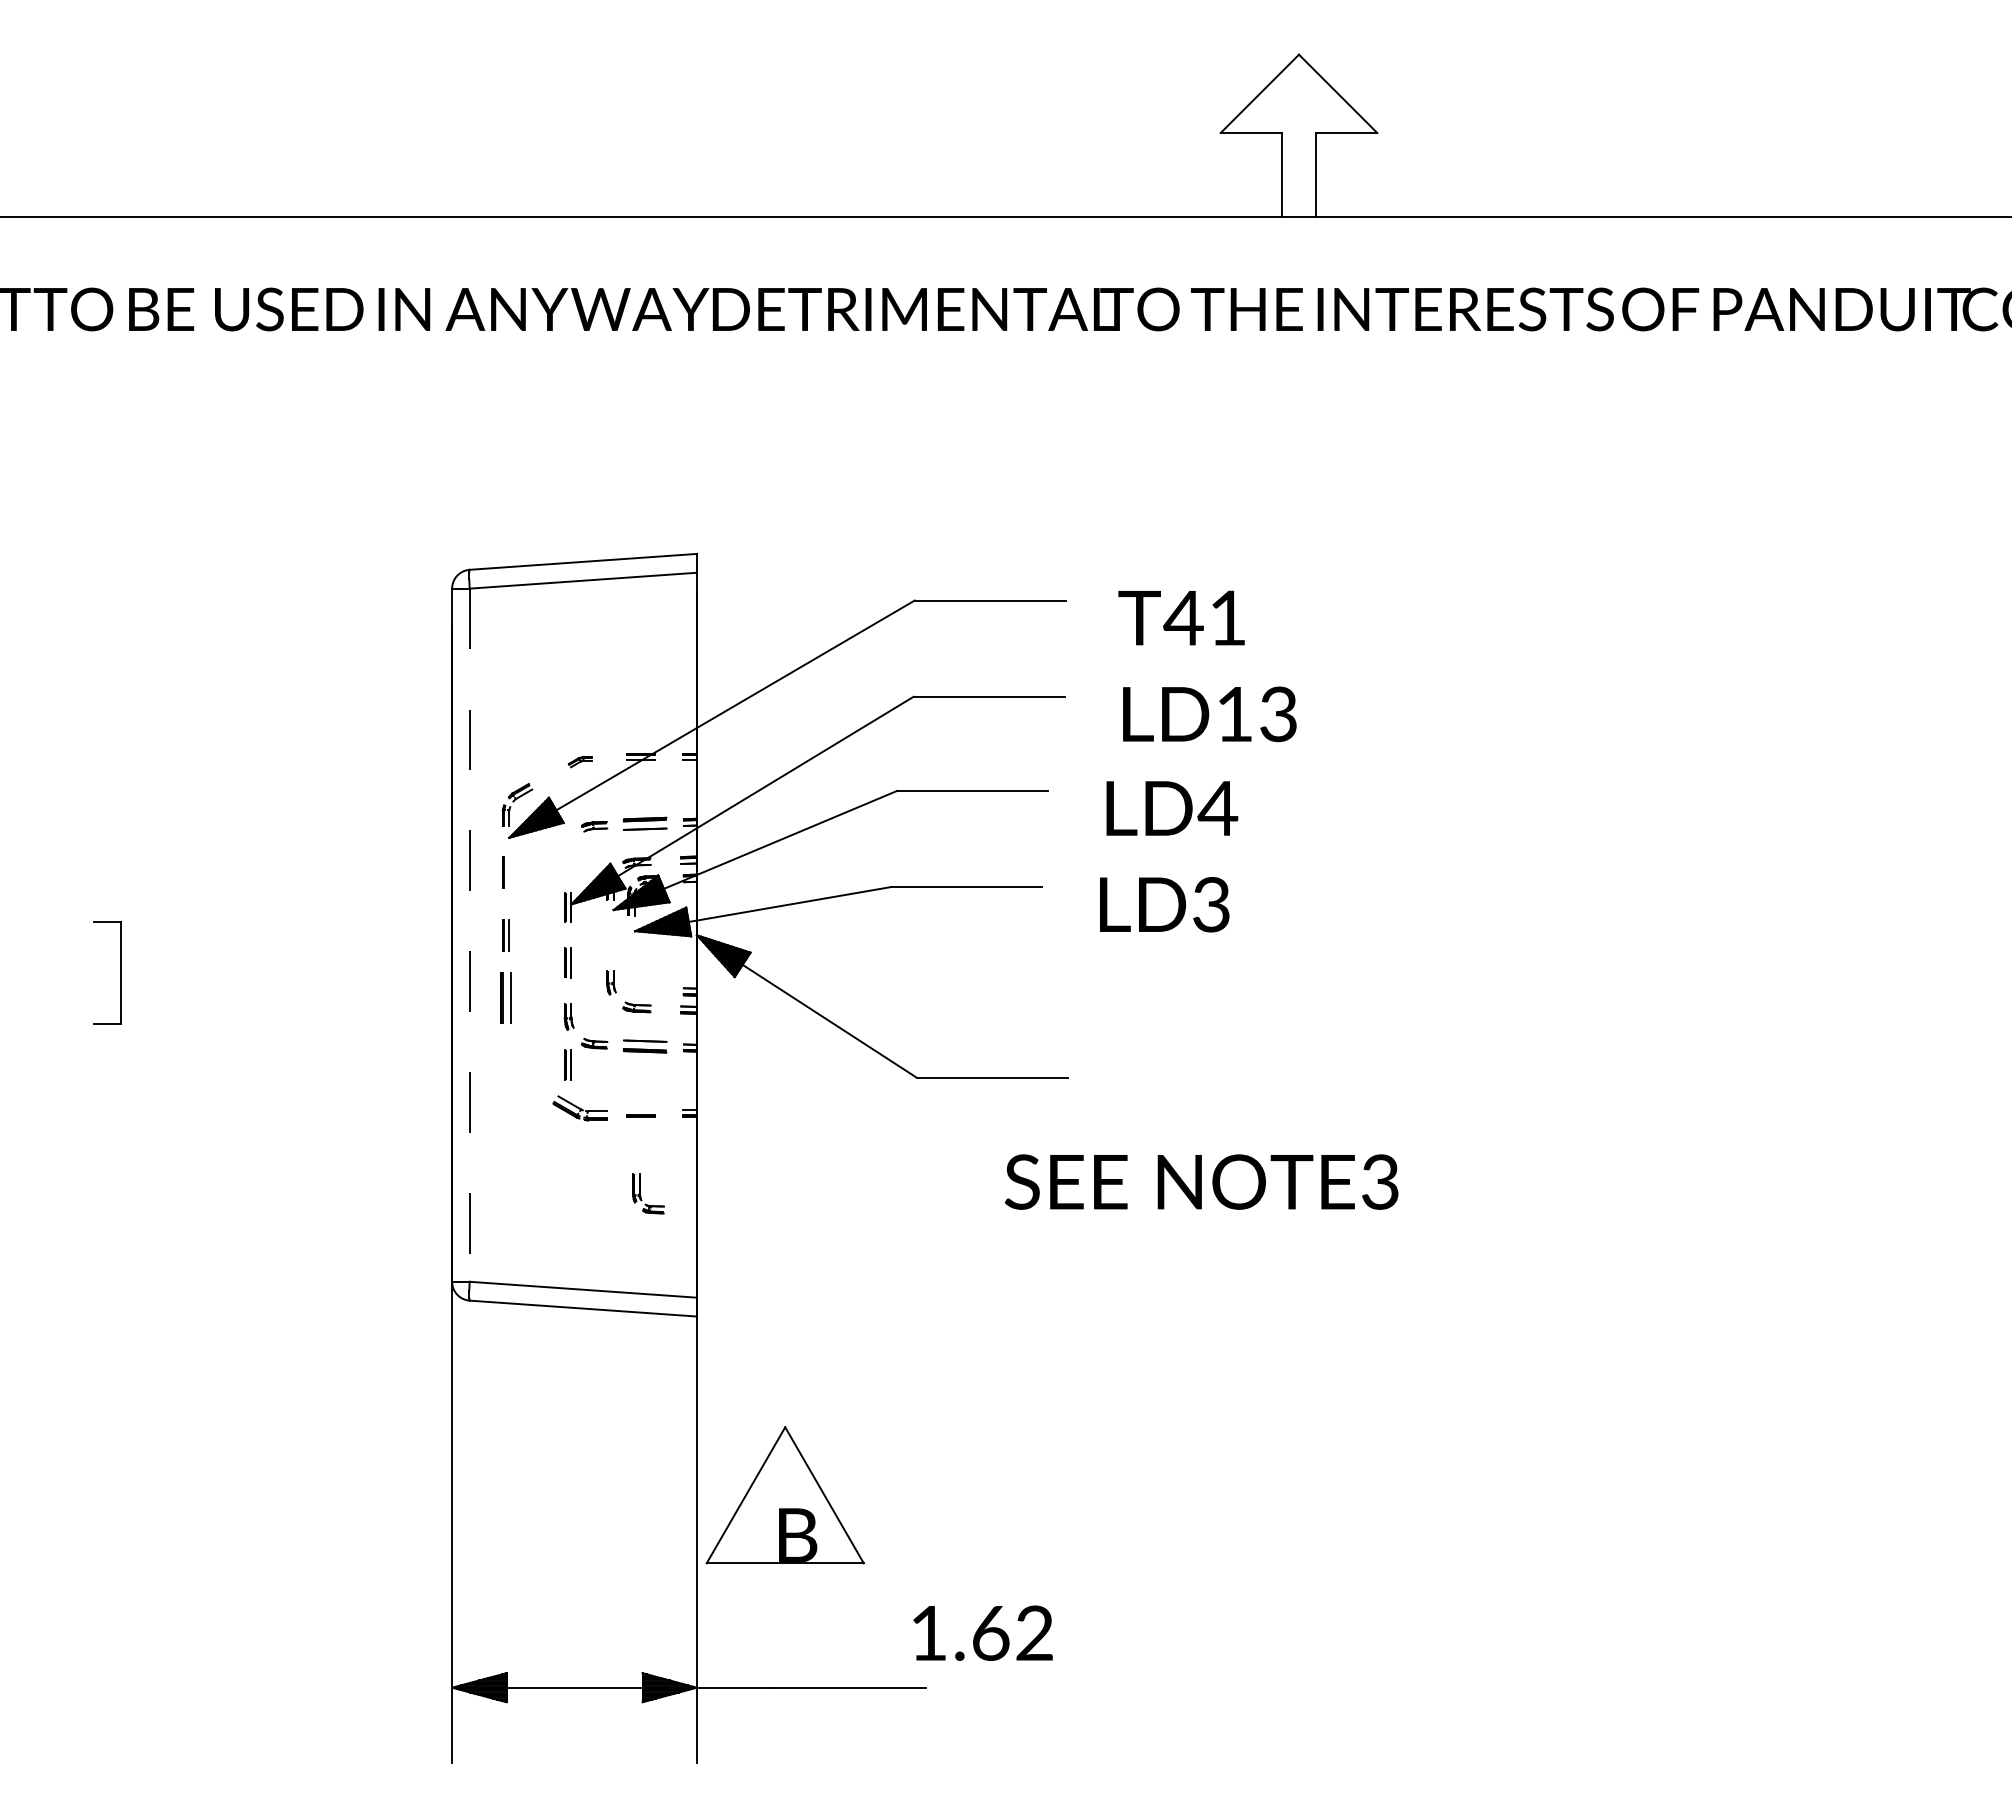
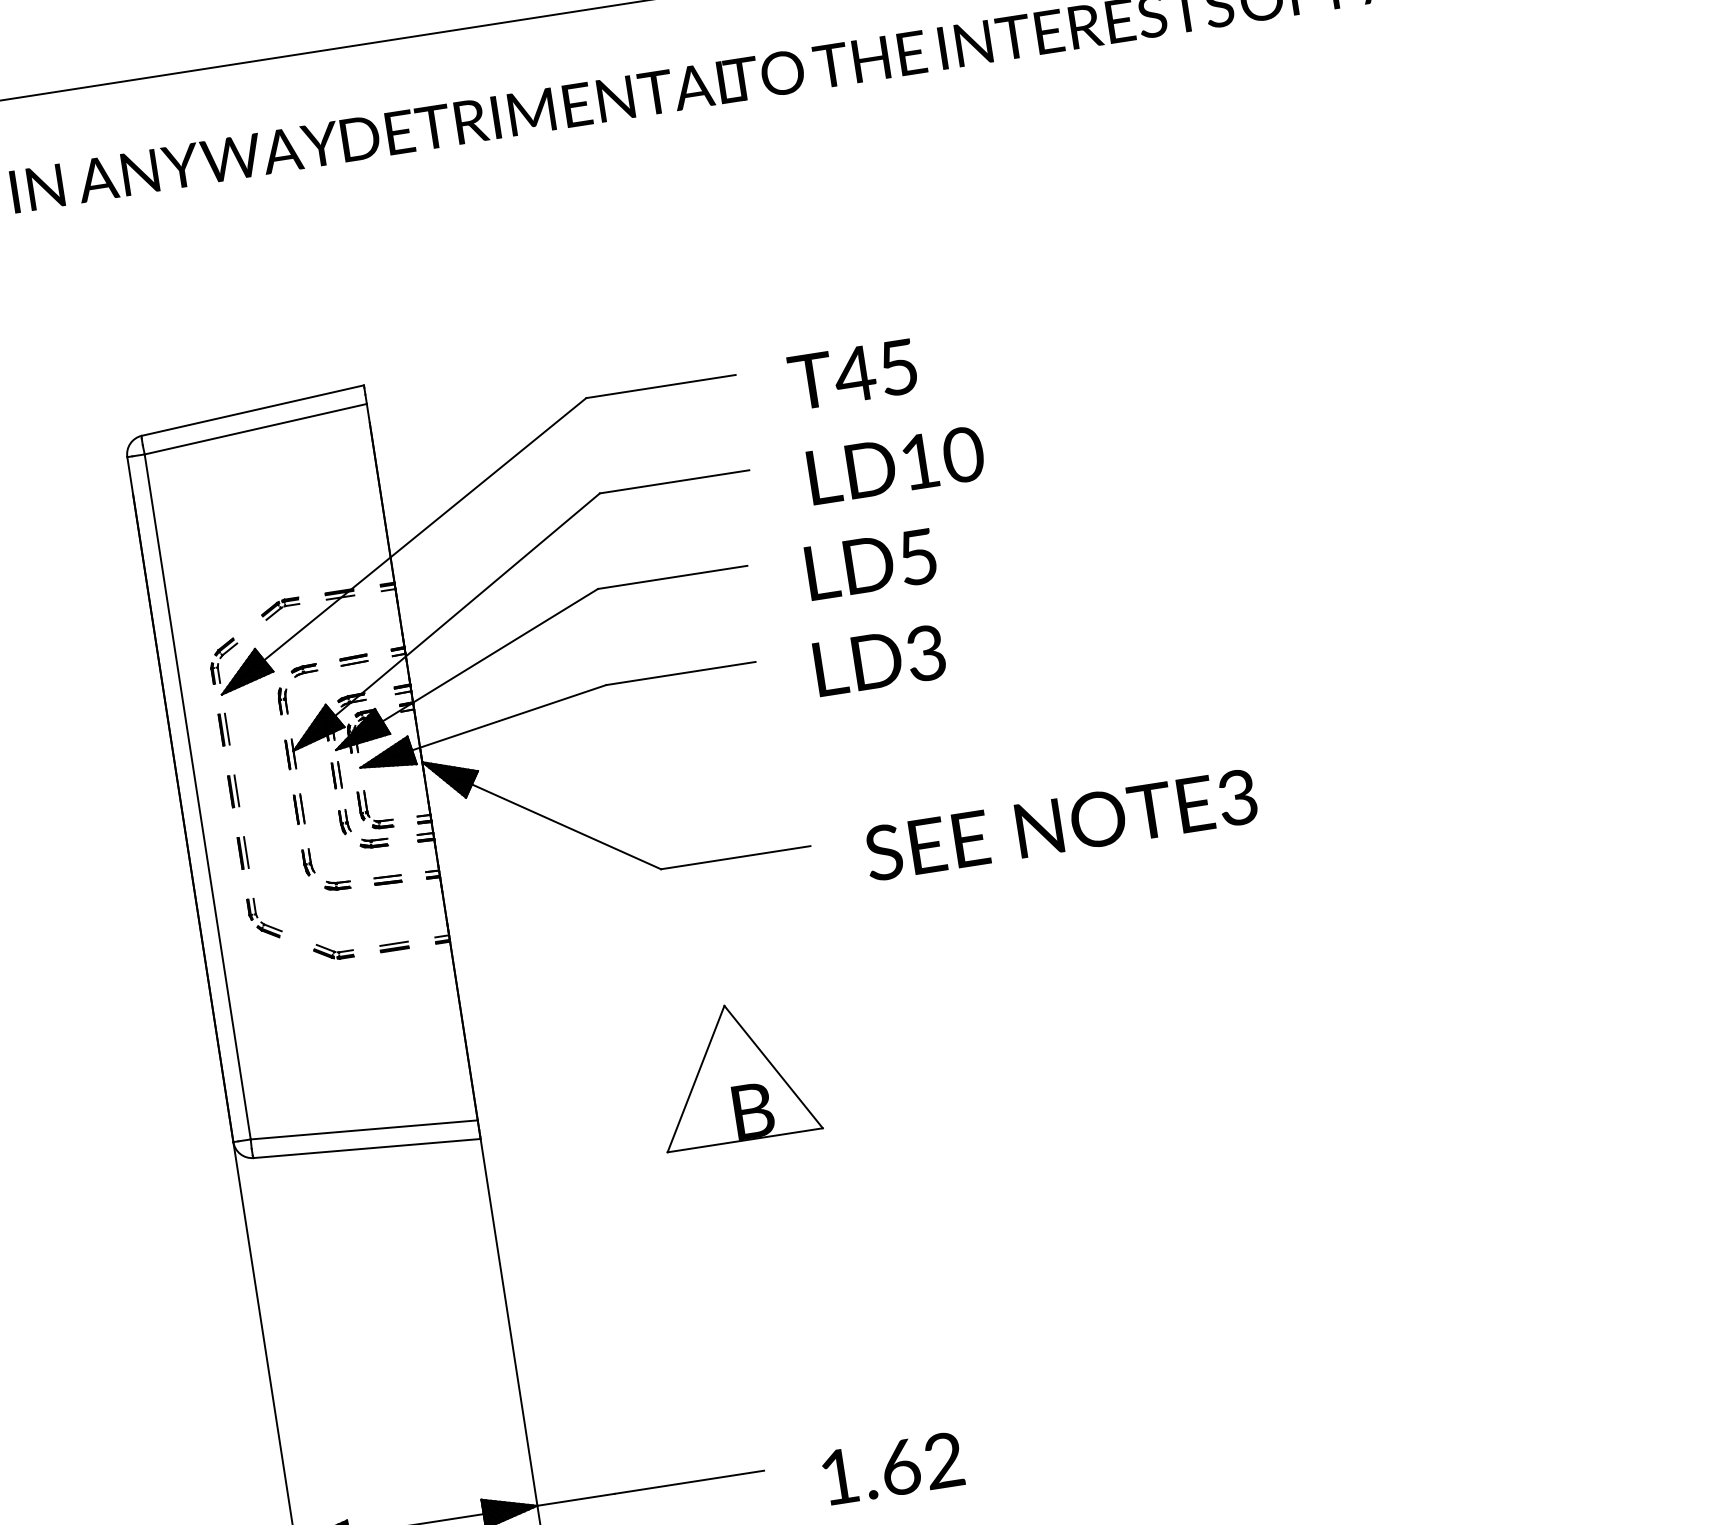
text: (1227, 617) -> (897, 367), T41 -> T45
text: (1278, 713) -> (963, 454), LD13 -> LD10
part: (580, 761) -> (280, 608), size x1.67
text: (1217, 808) -> (917, 557), LD4 -> LD5
part: (644, 823) -> (353, 659), size x0.62
part: (568, 853) -> (282, 701), added
line: (509, 872) -> (227, 728), added
part: (610, 934) -> (336, 774), added
line: (469, 935) -> (197, 797), dashed -> solid
part: (505, 997) -> (242, 853), size x0.62
part: (644, 1046) -> (387, 880), size x0.62
part: (567, 1064) -> (314, 909), removed
part: (517, 1065) -> (264, 918), added
part: (580, 1107) -> (333, 950), size x0.71
line: (641, 1110) -> (394, 943), added
text: (1201, 1181) -> (1060, 824), moved
part: (641, 1195) -> (368, 812), moved
part: (784, 1495) -> (734, 1073), moved
text: (982, 1632) -> (892, 1467), moved

